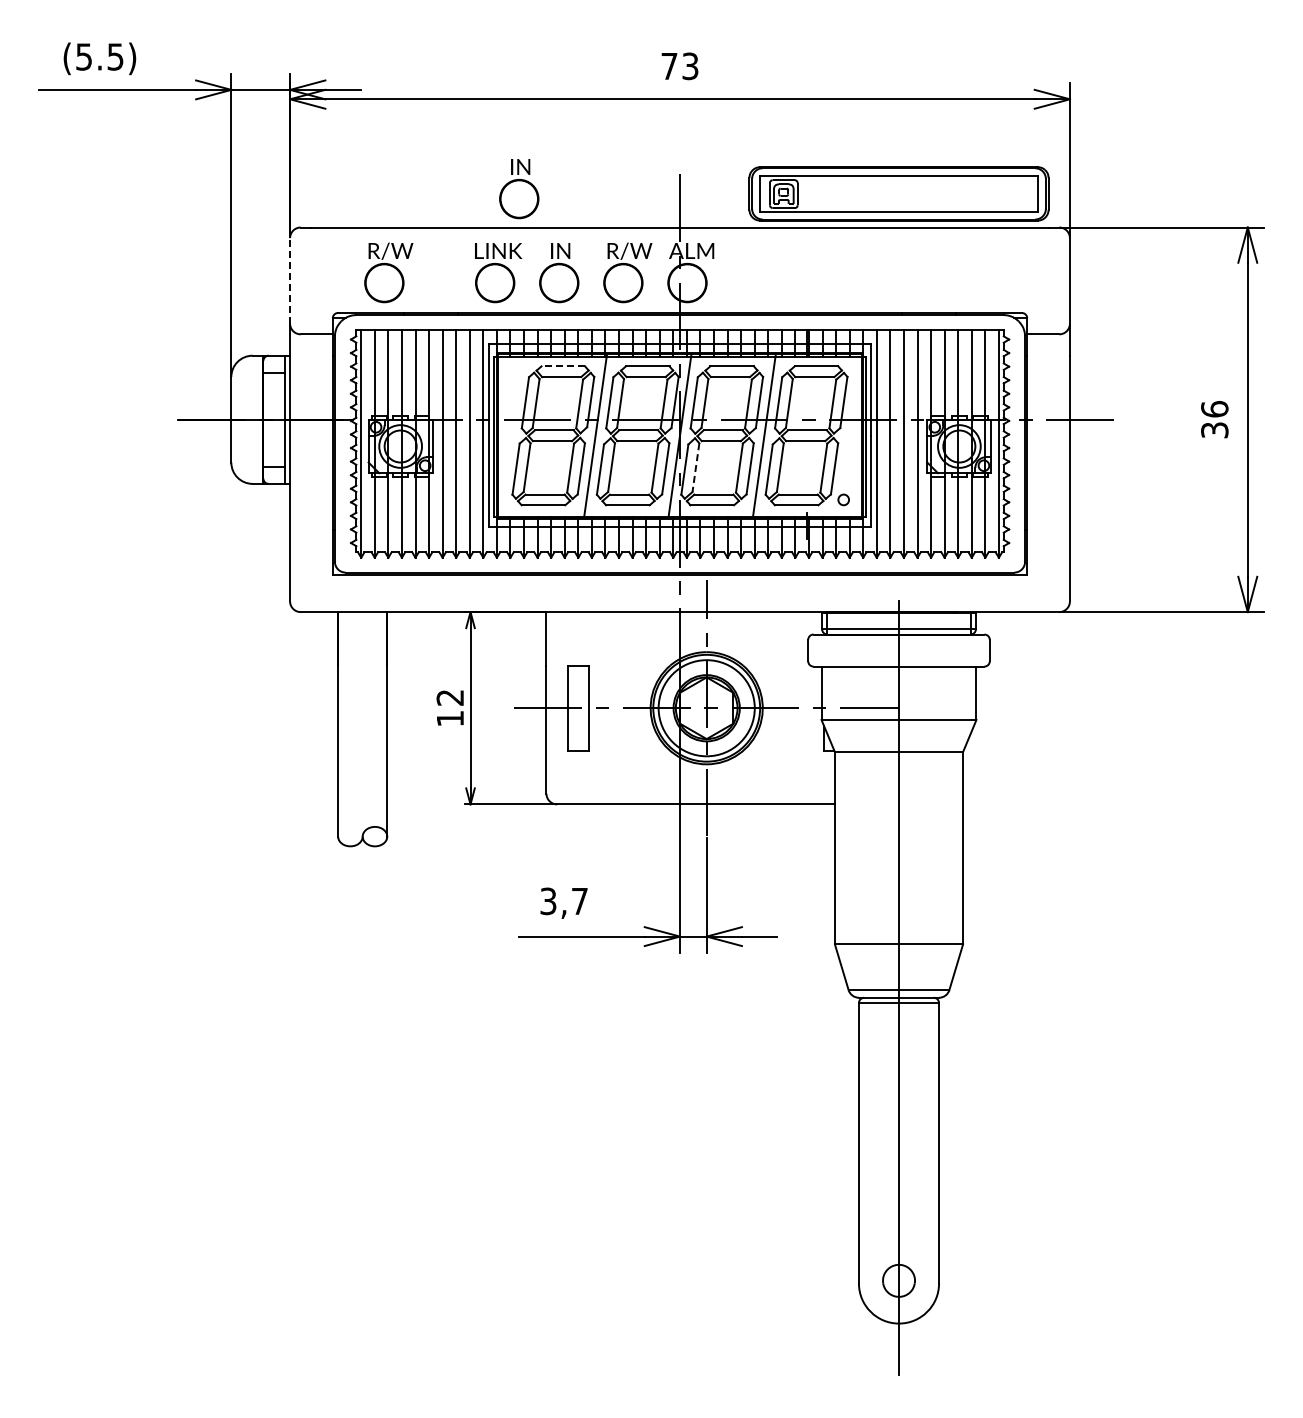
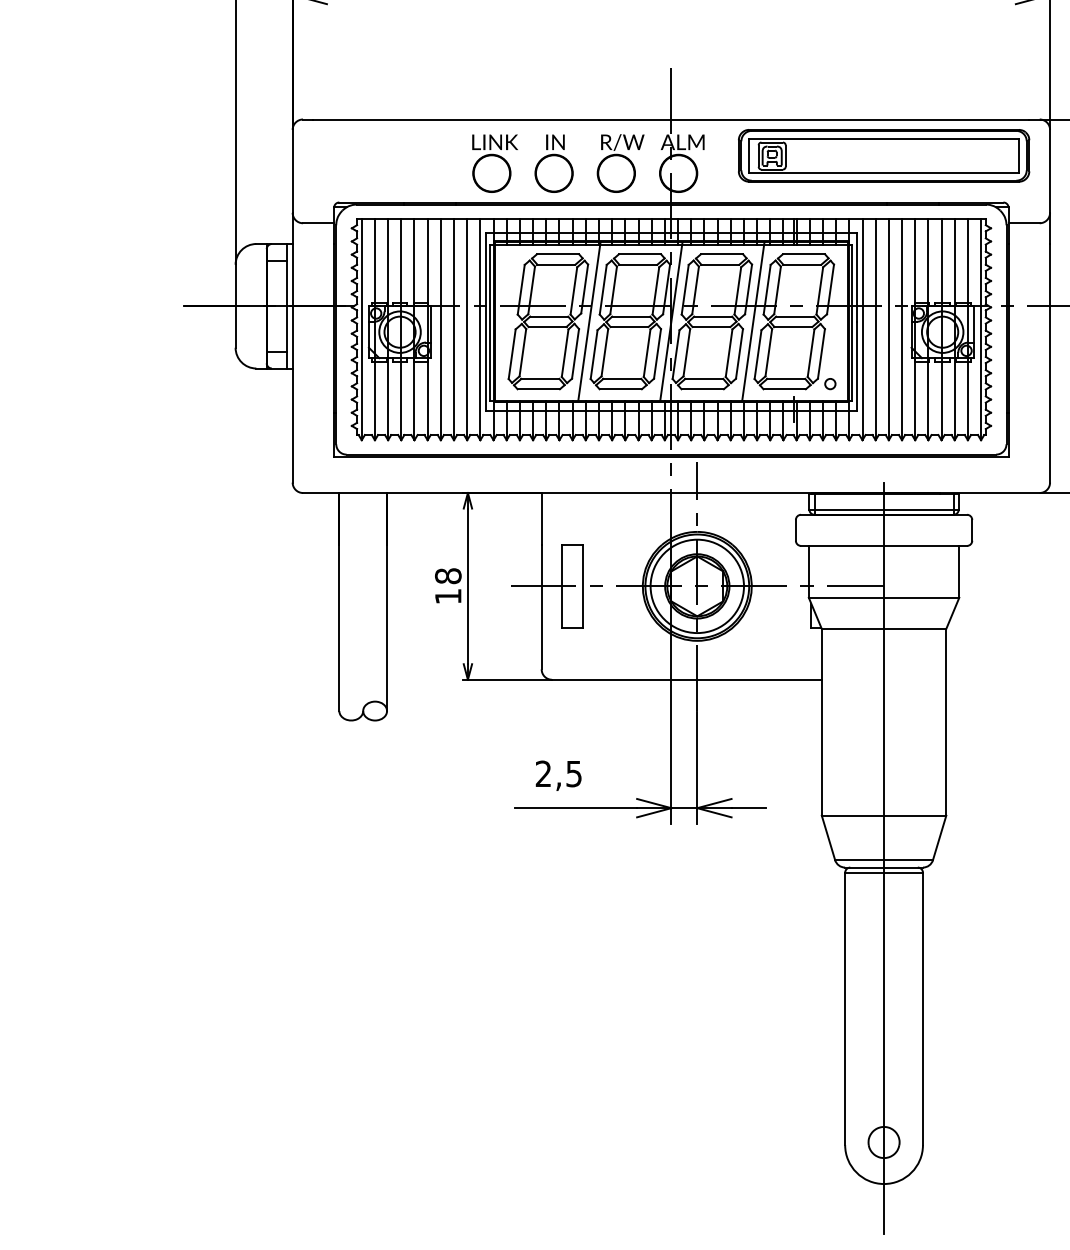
part: (519, 189) -> (515, 82), removed
part: (898, 193) -> (883, 155), moved
part: (388, 272) -> (388, 163), removed
line: (290, 280) -> (293, 170), dashed -> solid
line: (563, 366) -> (558, 254), dashed -> solid
line: (695, 467) -> (686, 352), dashed -> solid
text: (450, 697) -> (448, 575), 12 -> 18
text: (563, 901) -> (558, 774), 3,7 -> 2,5

